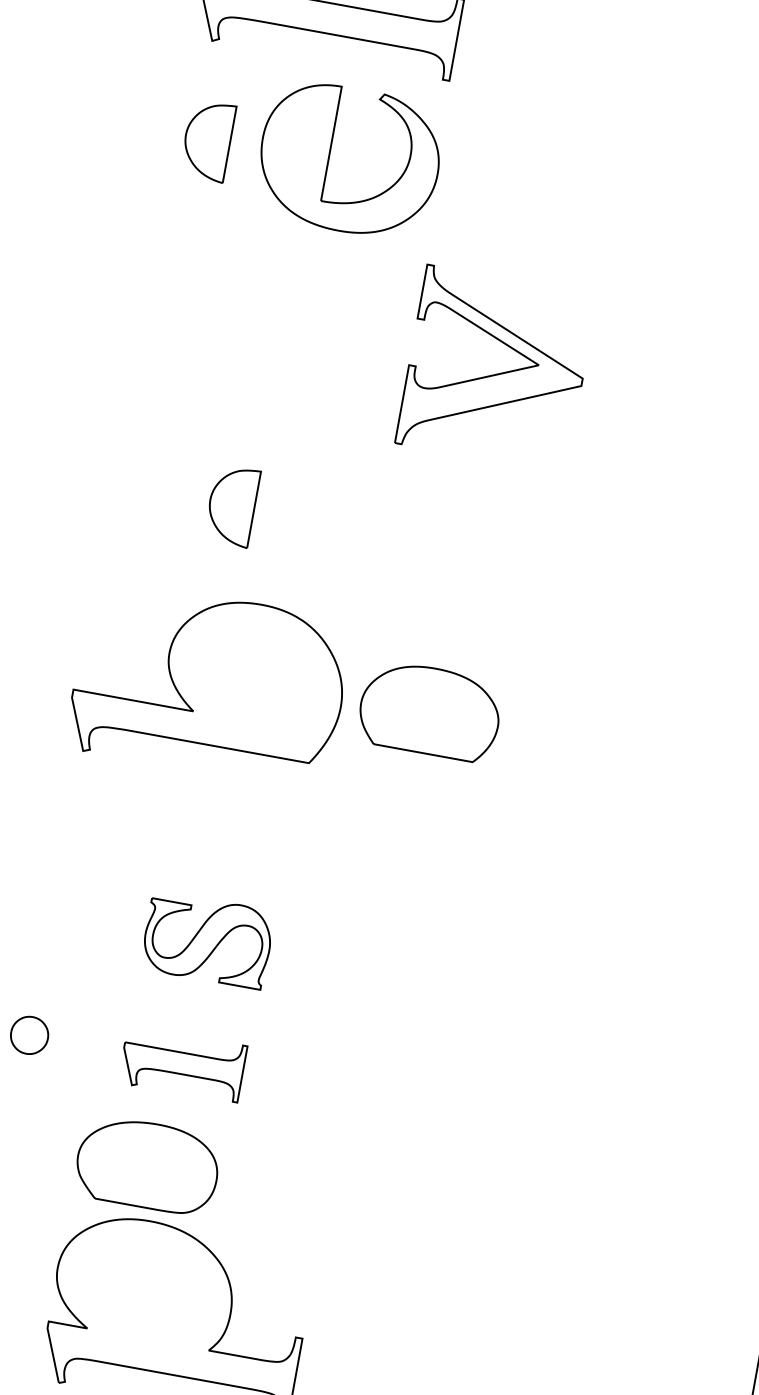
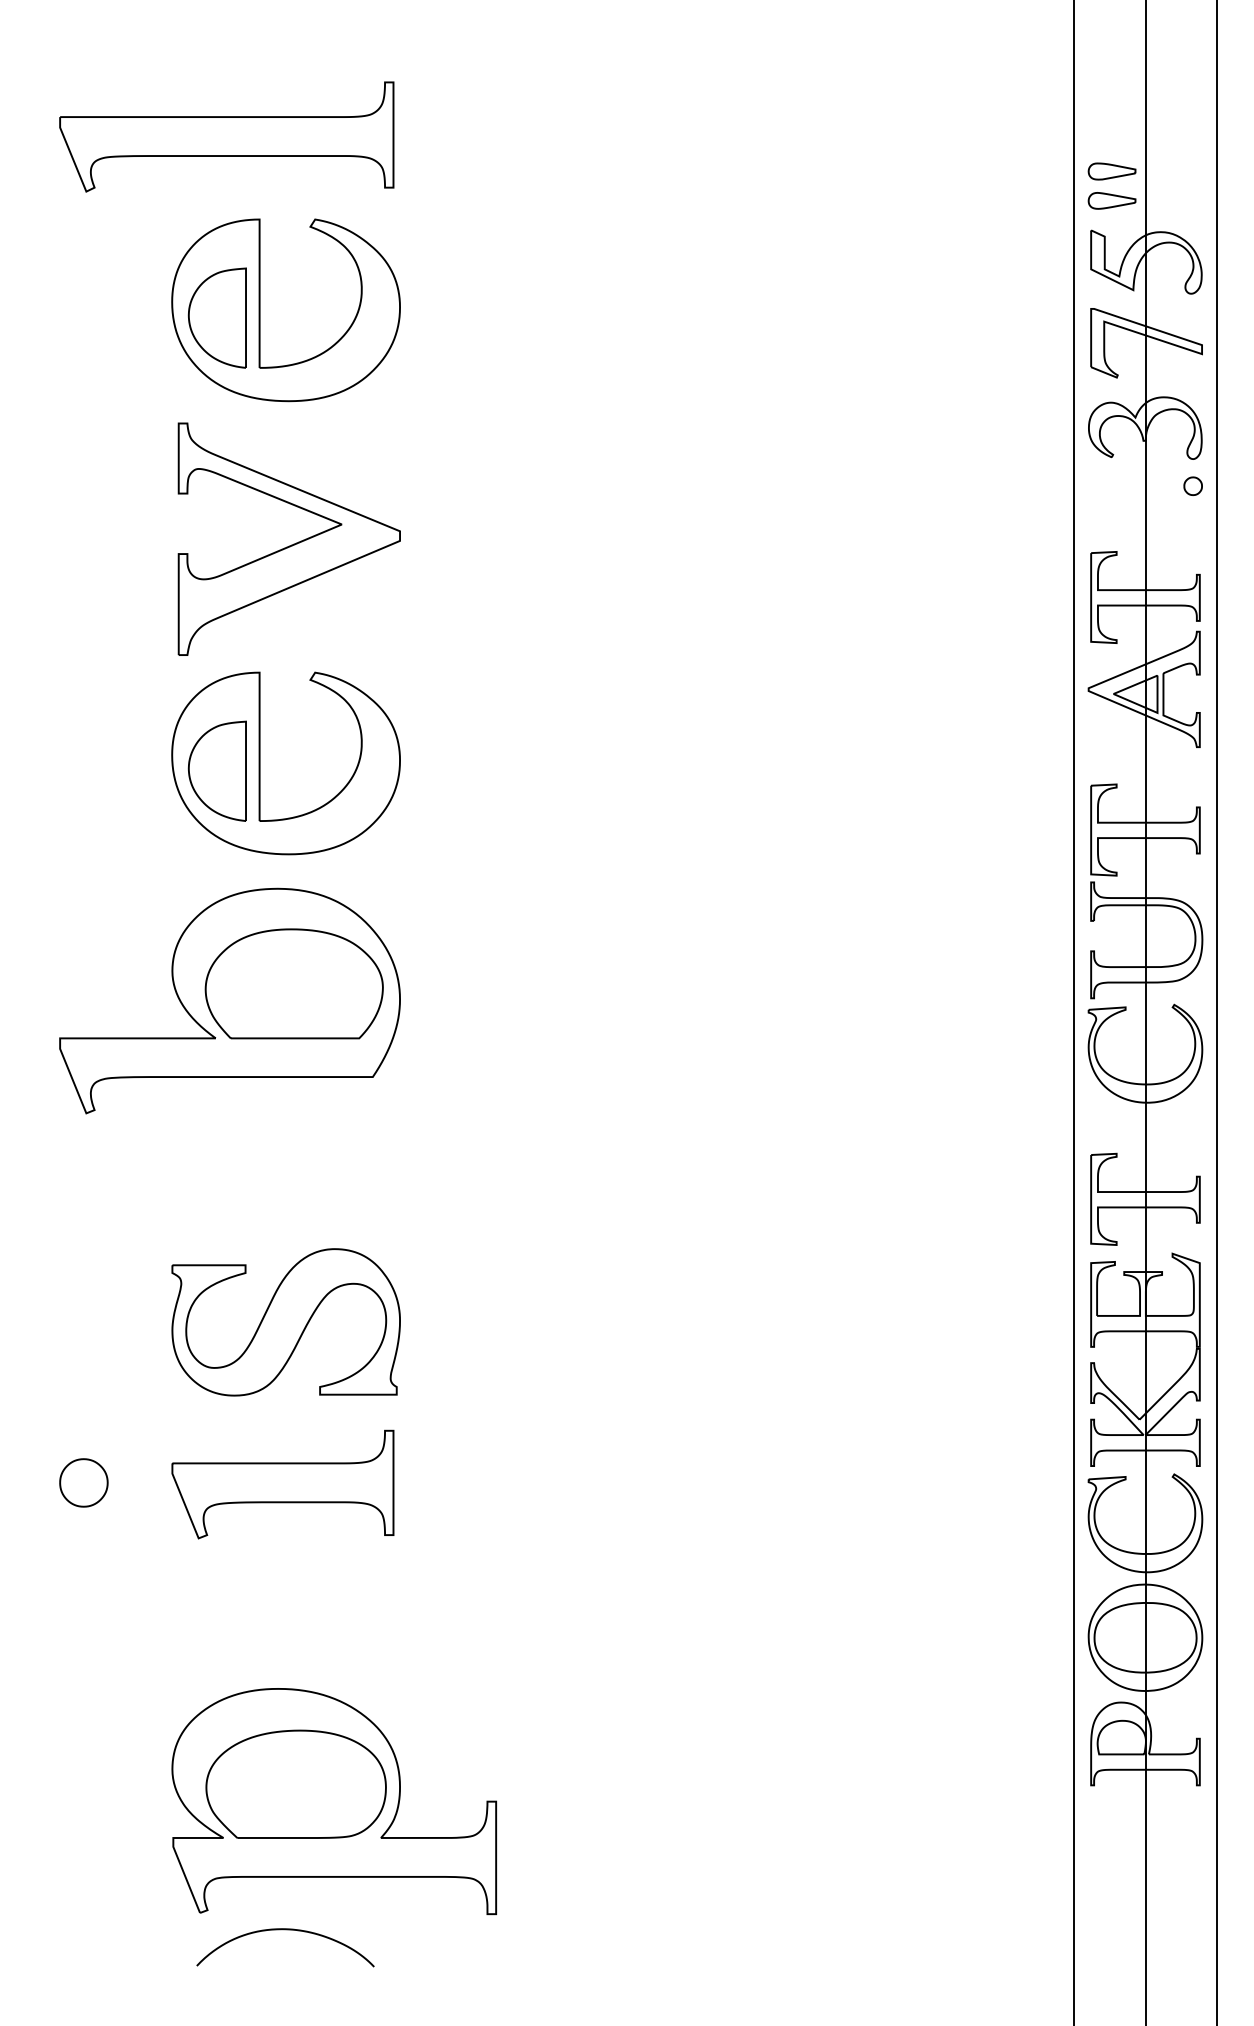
part: (207, 140) -> (216, 317), moved
part: (497, 373) -> (291, 544), moved
part: (266, 505) -> (260, 763), added
part: (429, 710) -> (293, 983), moved
part: (207, 940) -> (285, 1322), size x1.43
part: (182, 1064) -> (282, 1484), size x1.43
part: (147, 1164) -> (295, 1783), moved

